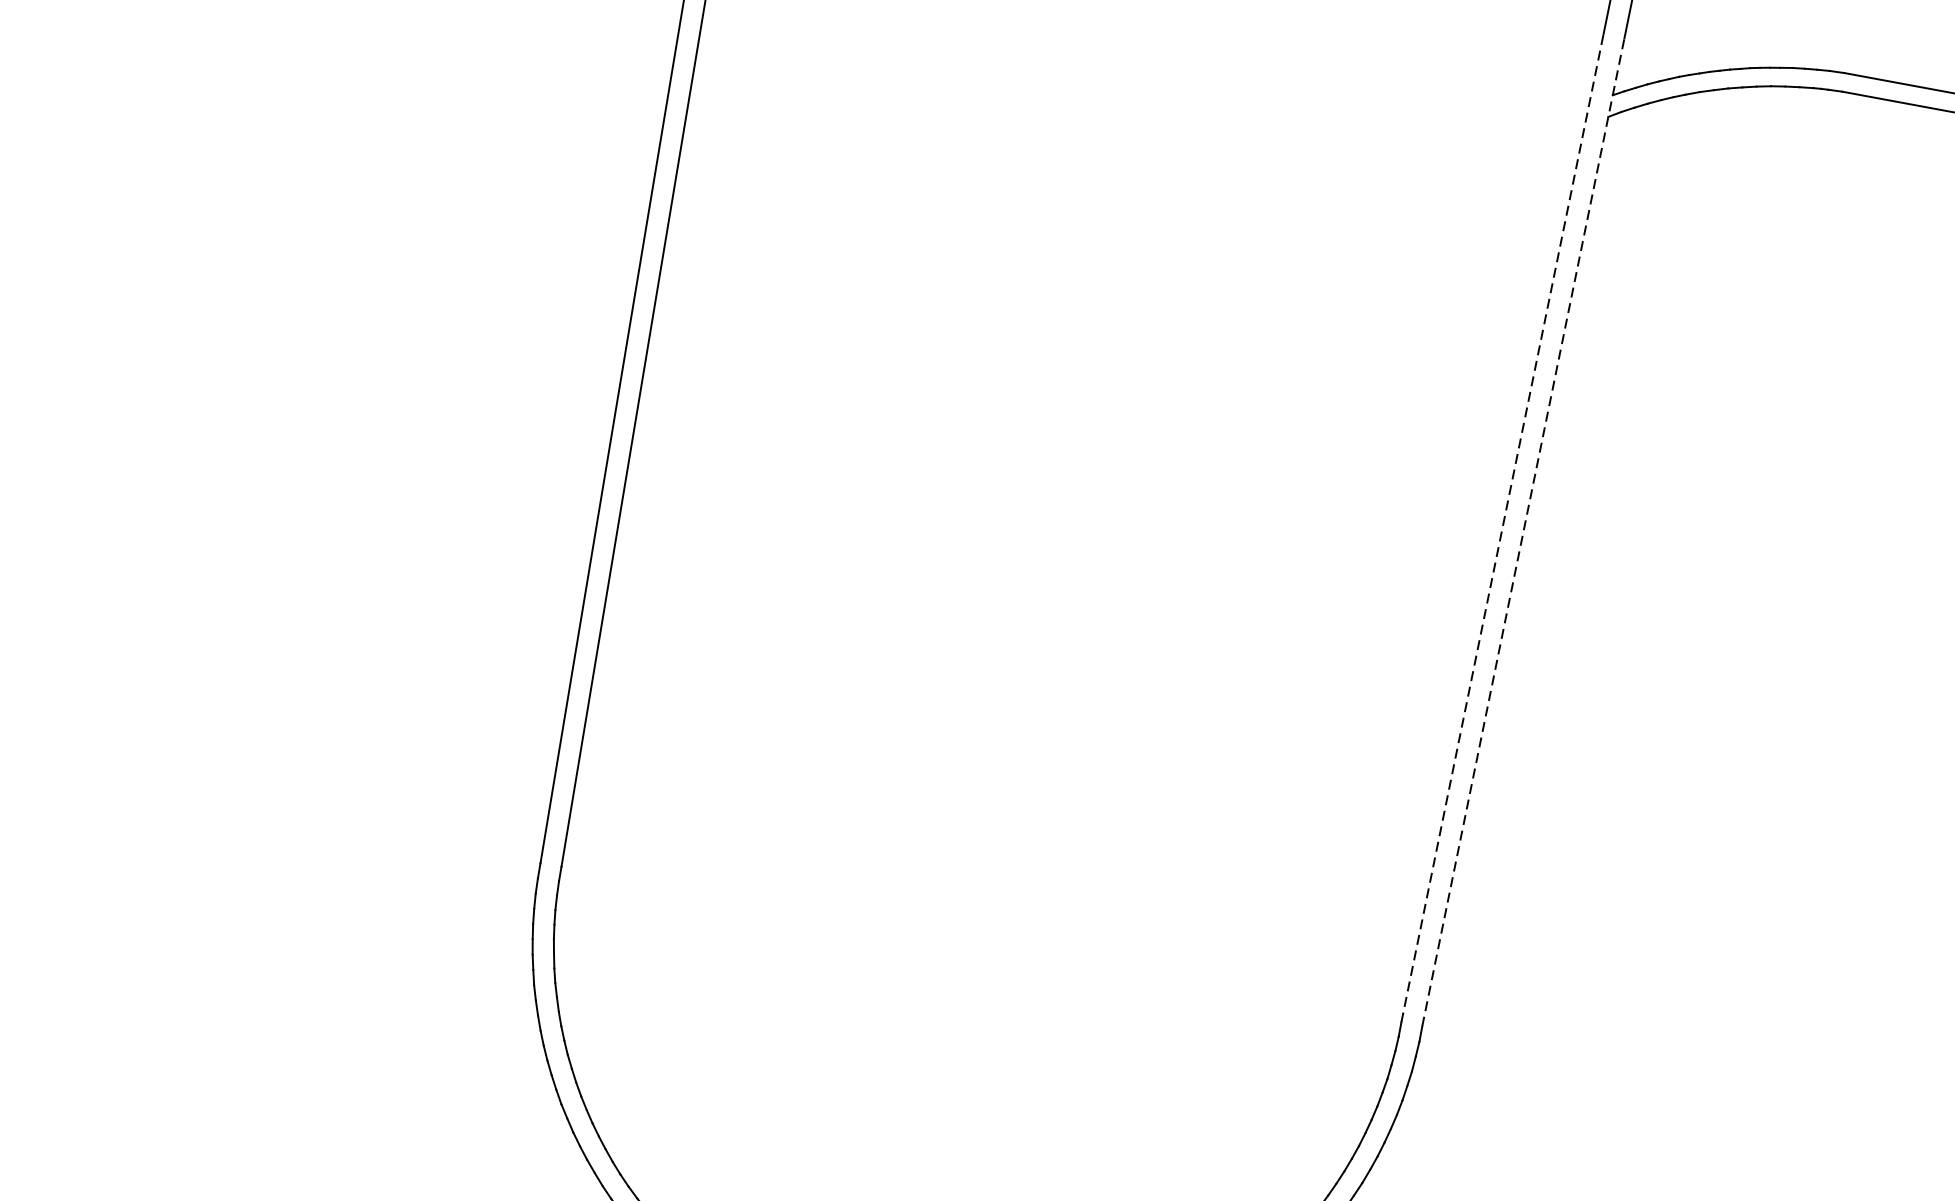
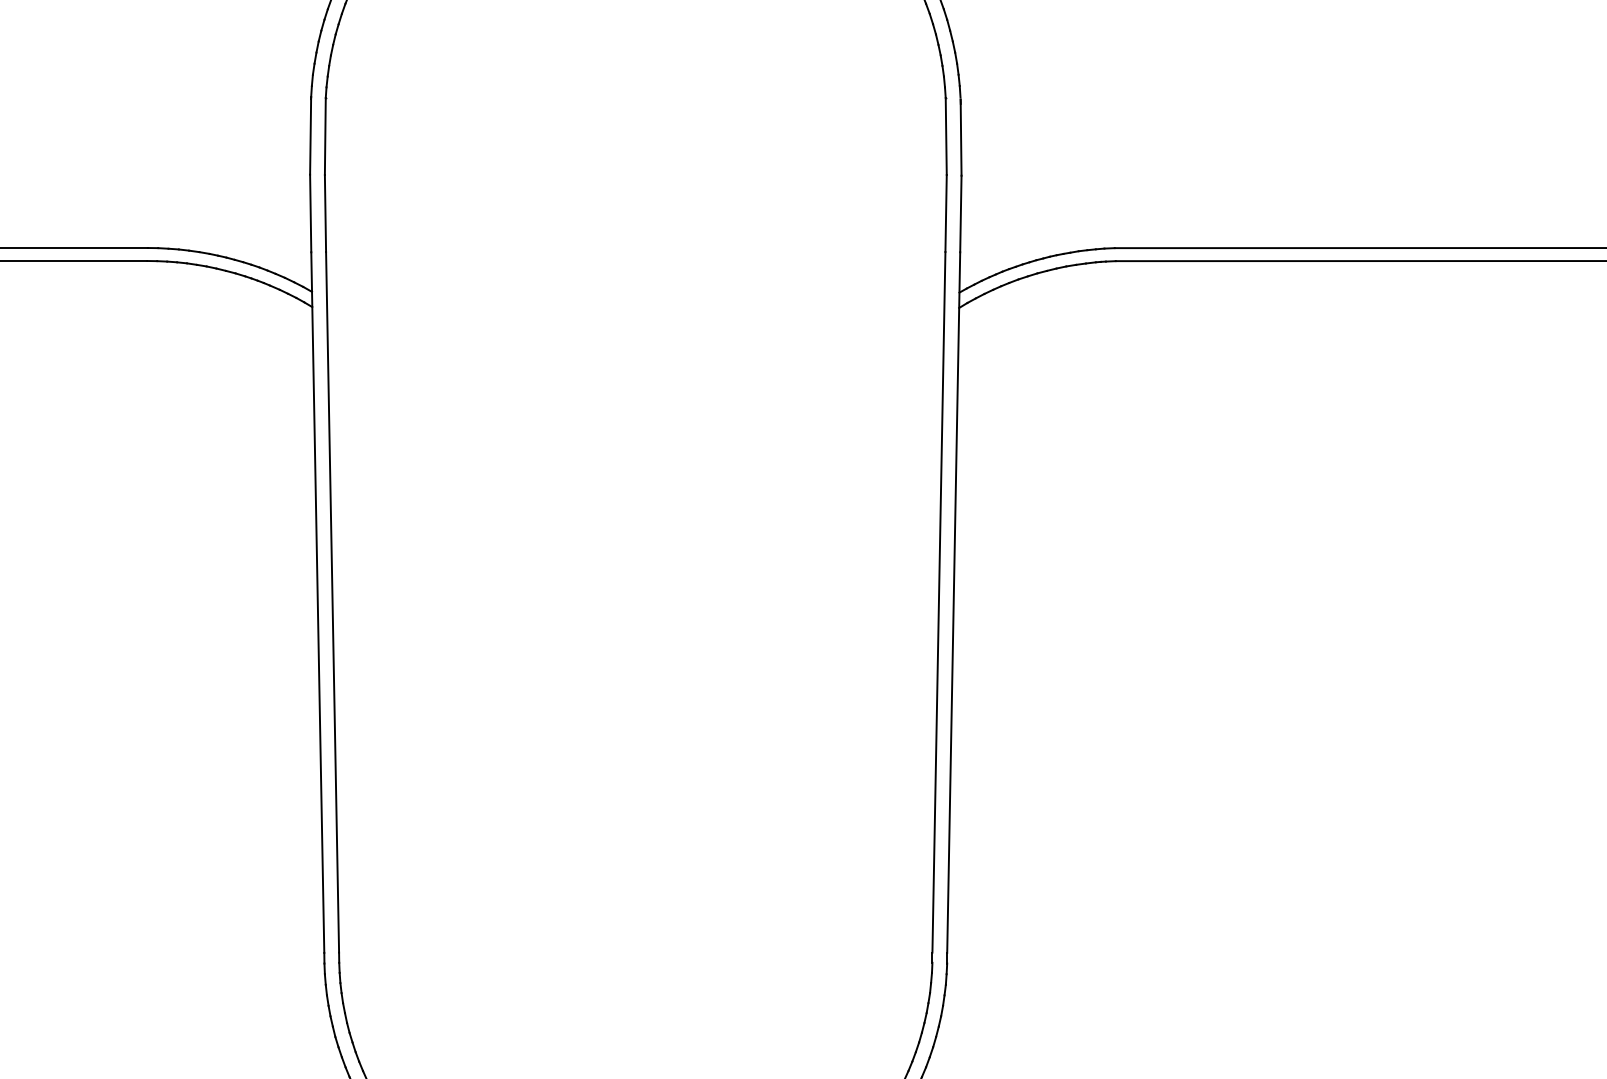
line: (1502, 526) -> (938, 601), dashed -> solid
line: (1523, 532) -> (953, 602), dashed -> solid

